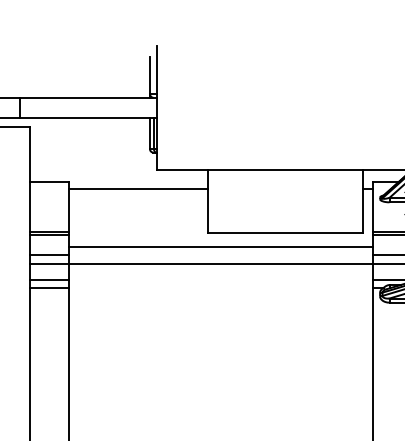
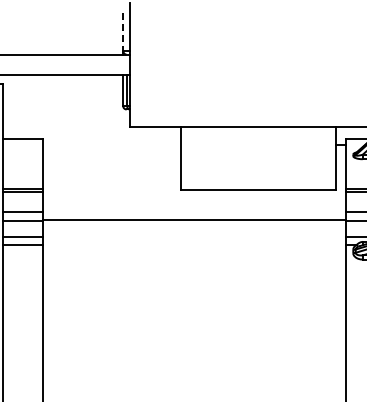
line: (149, 75) -> (122, 32), solid -> dashed
line: (138, 188) -> (111, 145), removed
line: (220, 247) -> (193, 204), removed

